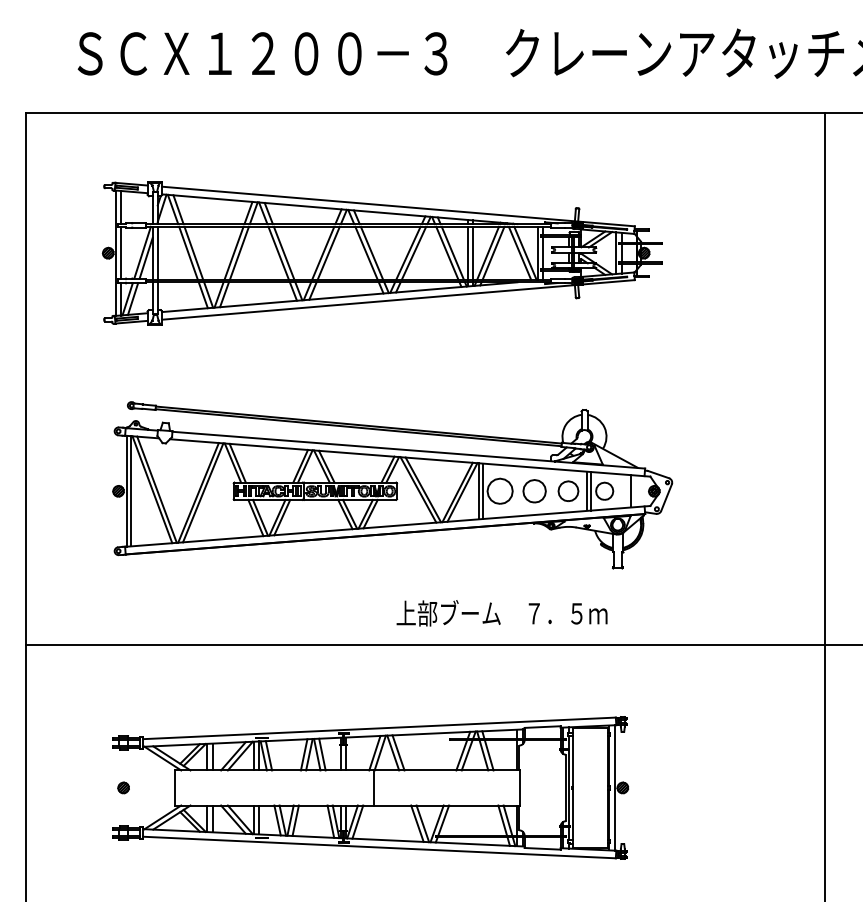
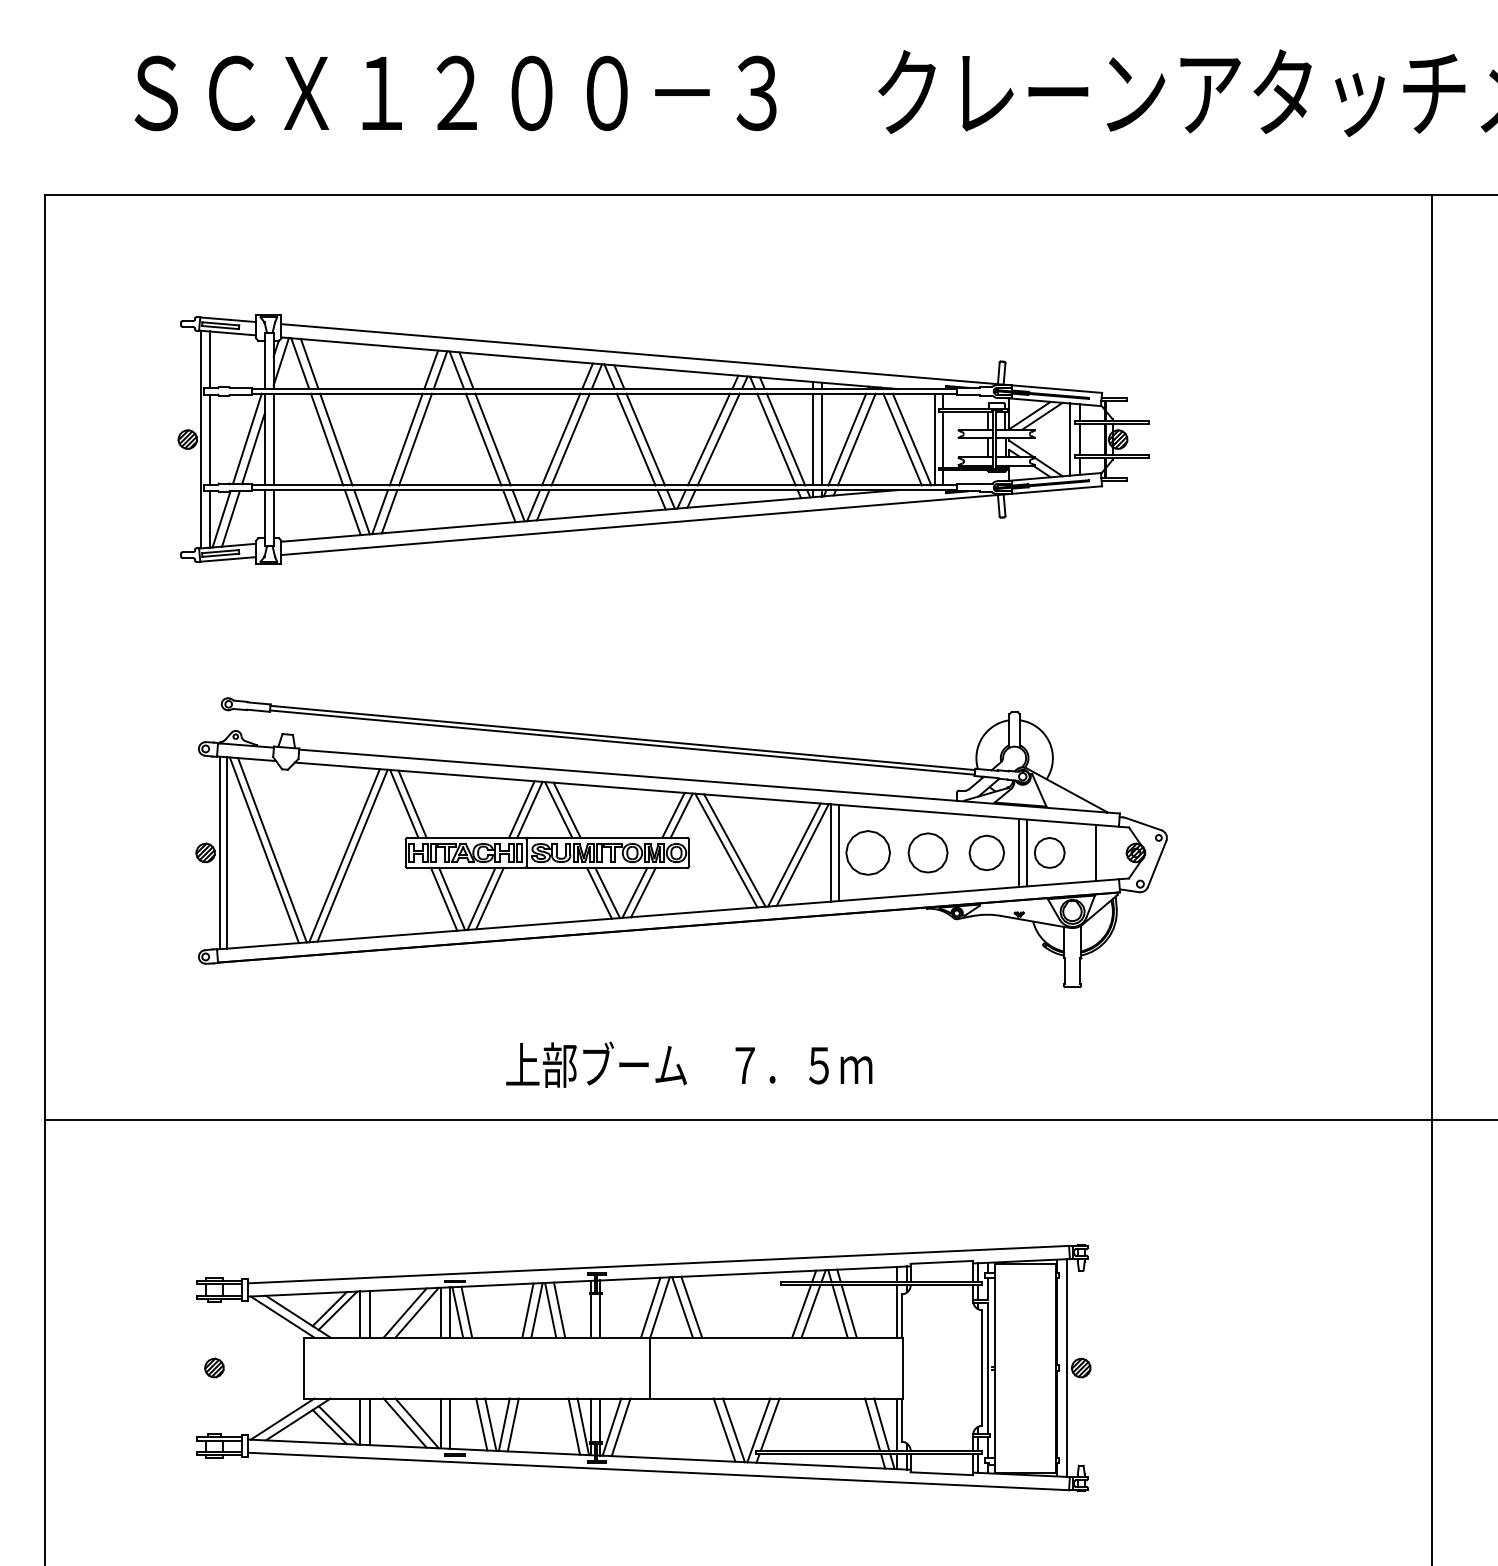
text: (501, 613) -> (688, 1065), moved

